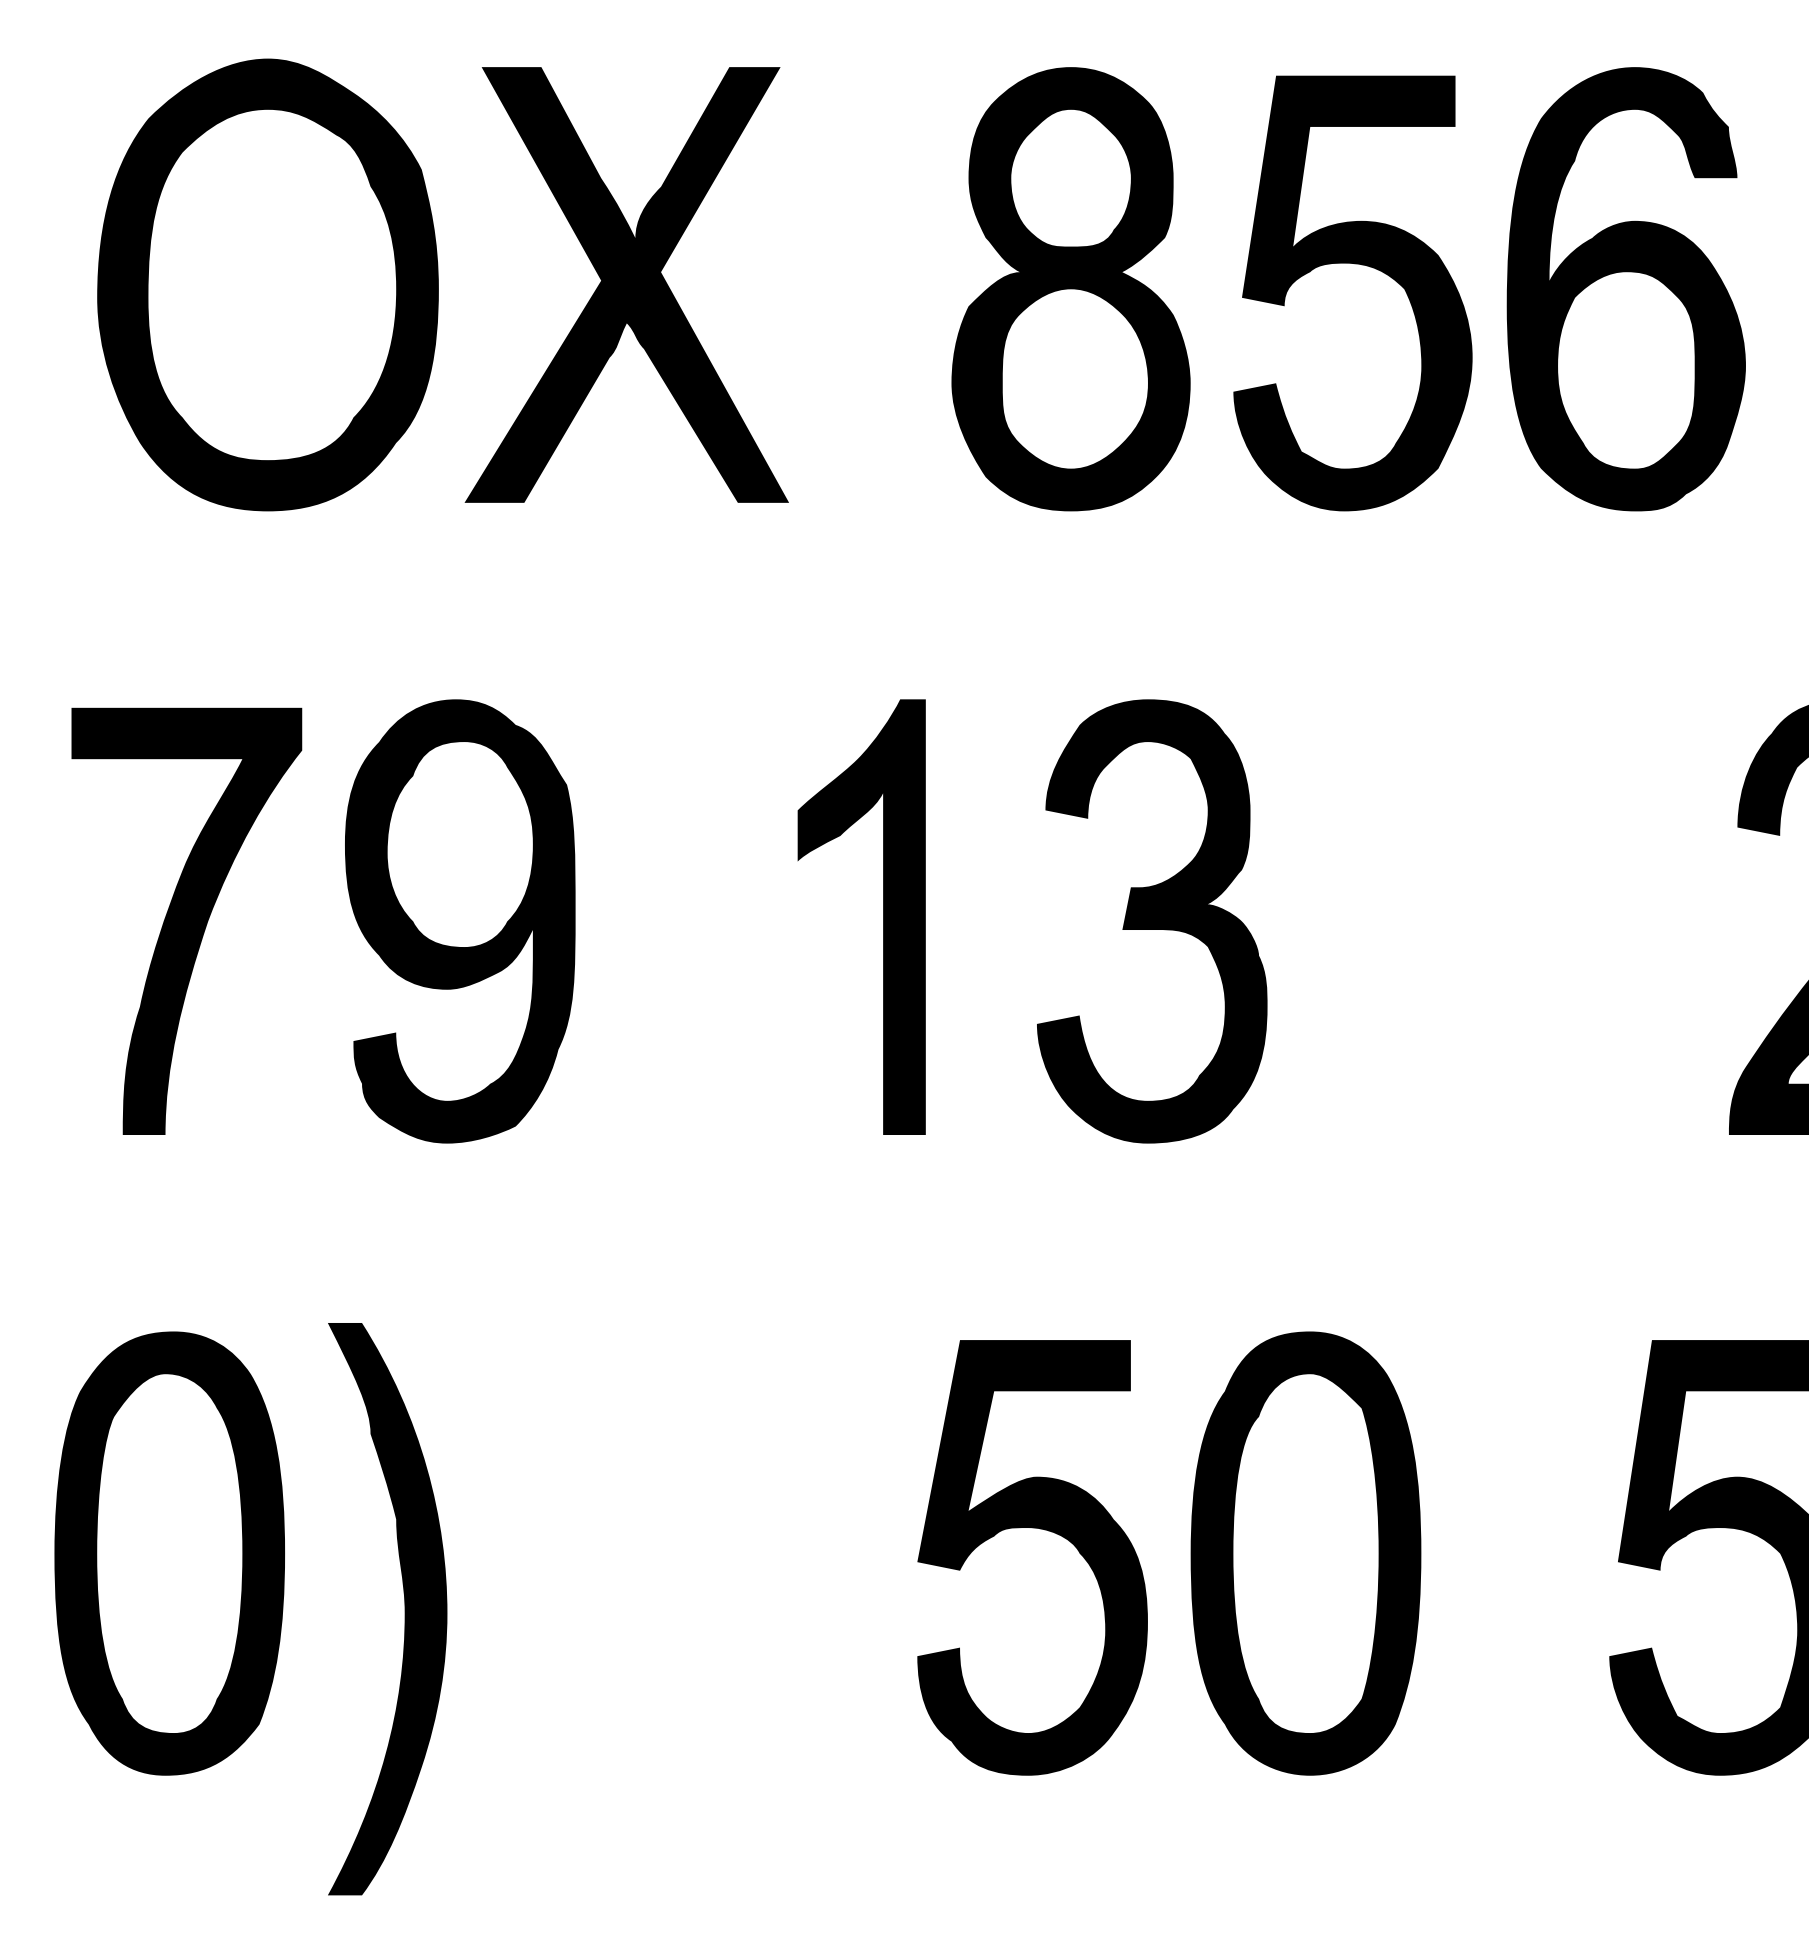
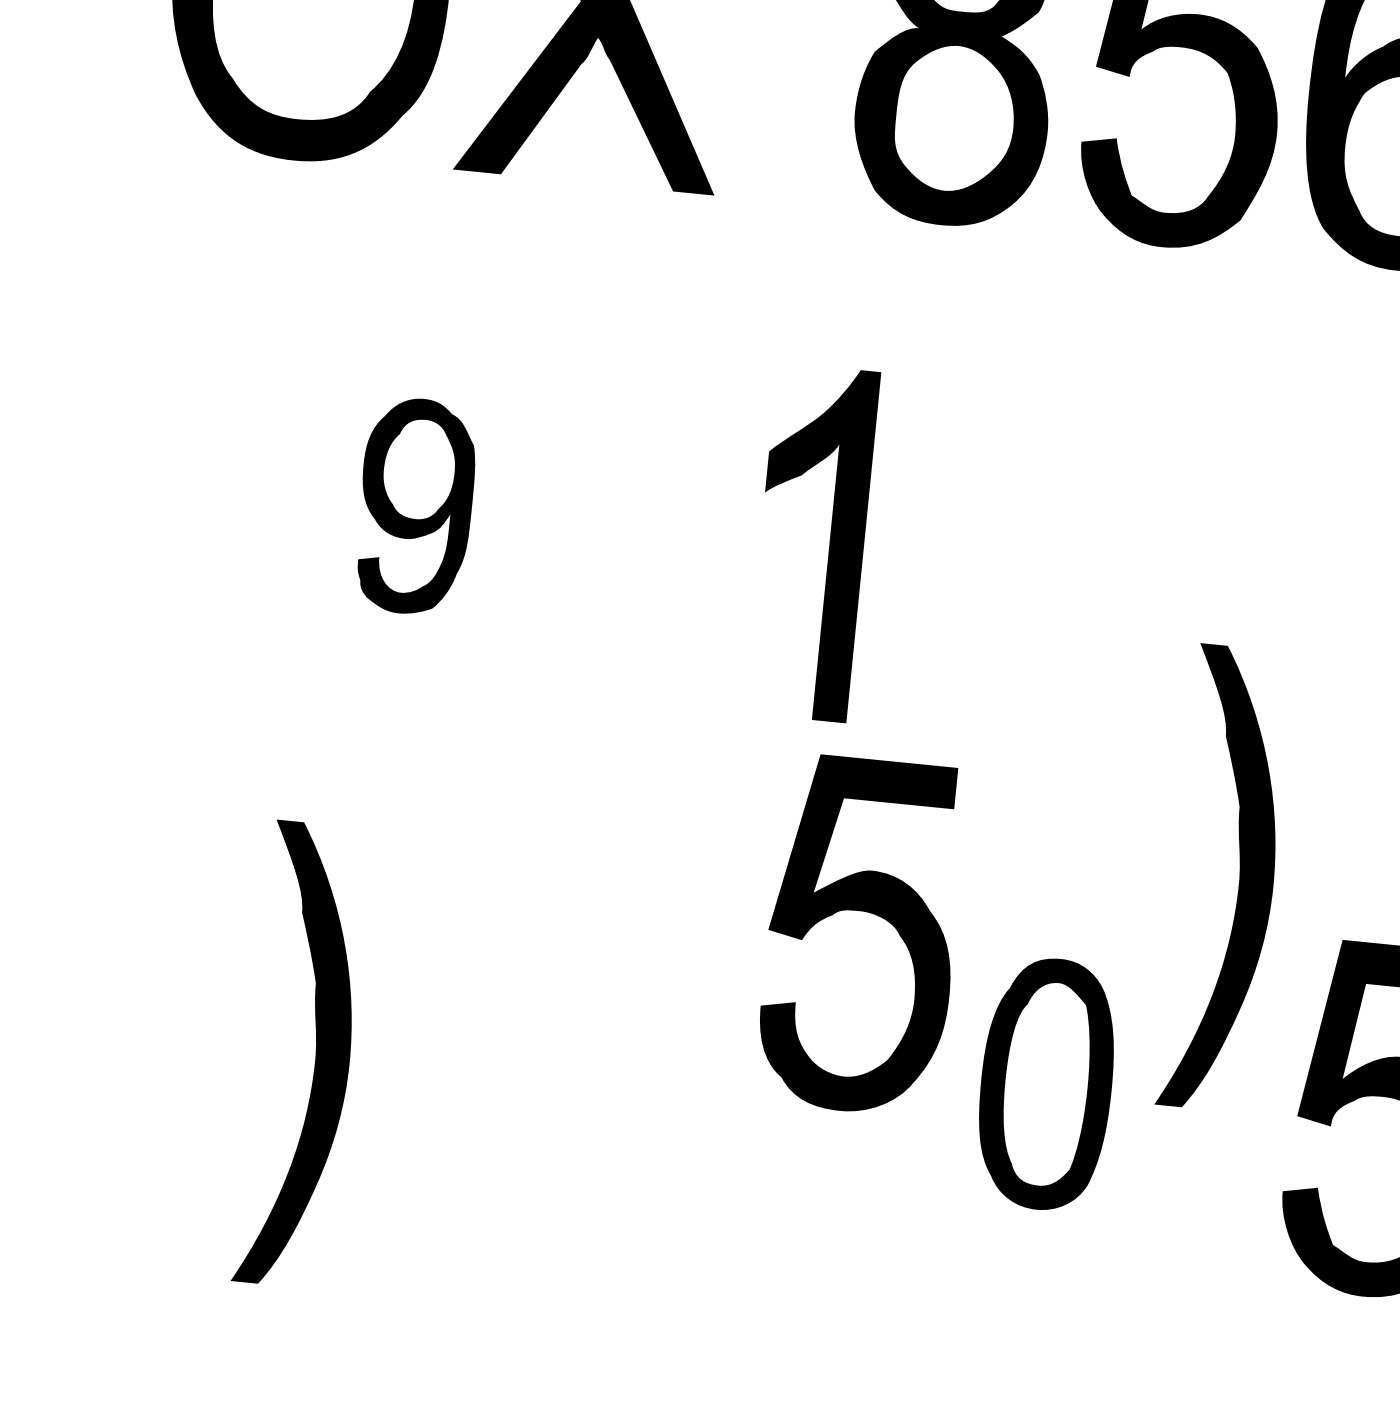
part: (883, 916) -> (829, 543), moved
fill: (186, 921) -> (194, 484), removed
part: (460, 921) -> (415, 506), size x0.6
fill: (1151, 921) -> (972, 562), removed
part: (1517, 1279) -> (1239, 880), added
part: (1032, 1528) -> (863, 911), moved
part: (169, 1553) -> (130, 992), removed
part: (1305, 1553) -> (1046, 1084), size x0.7

